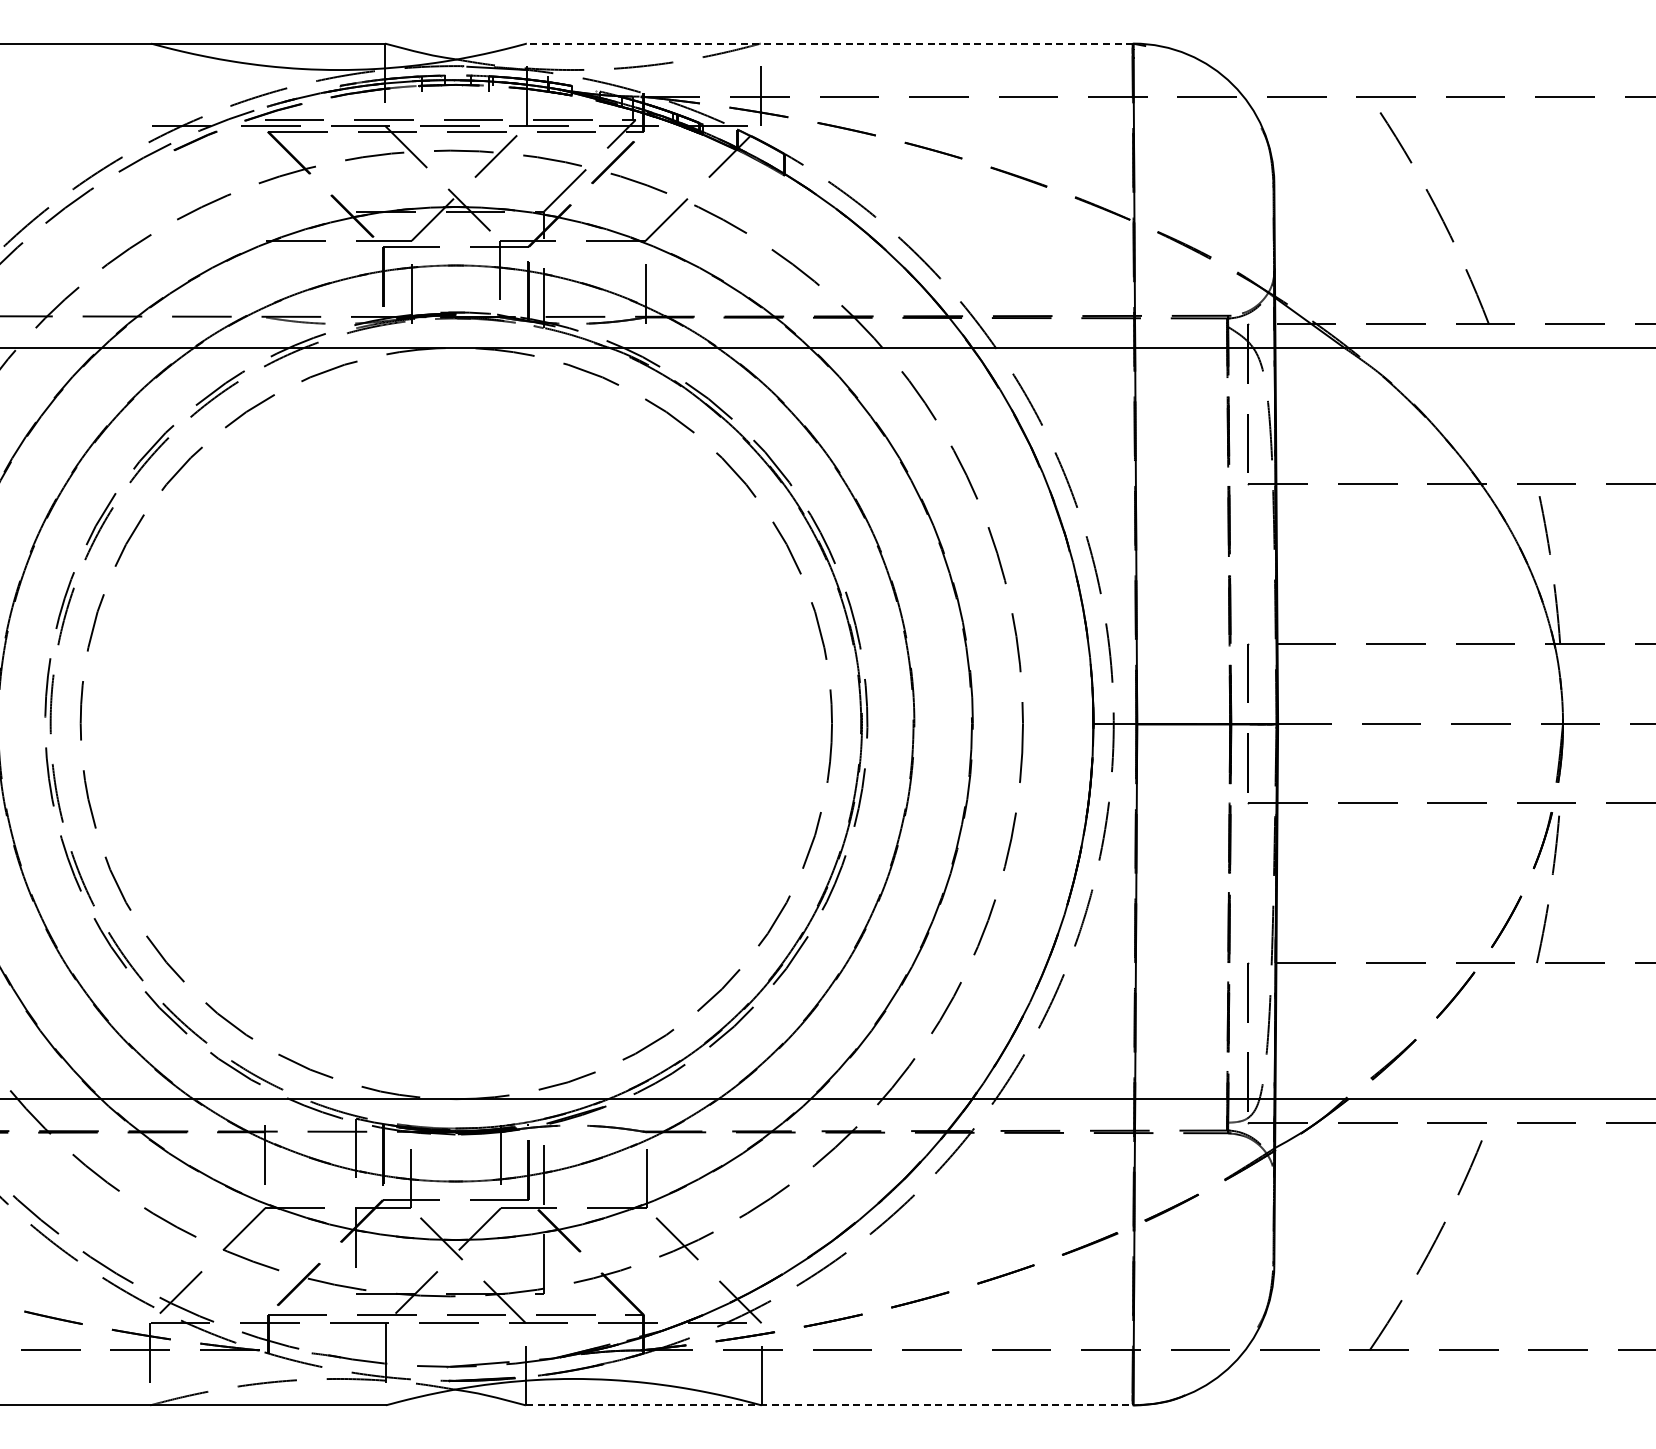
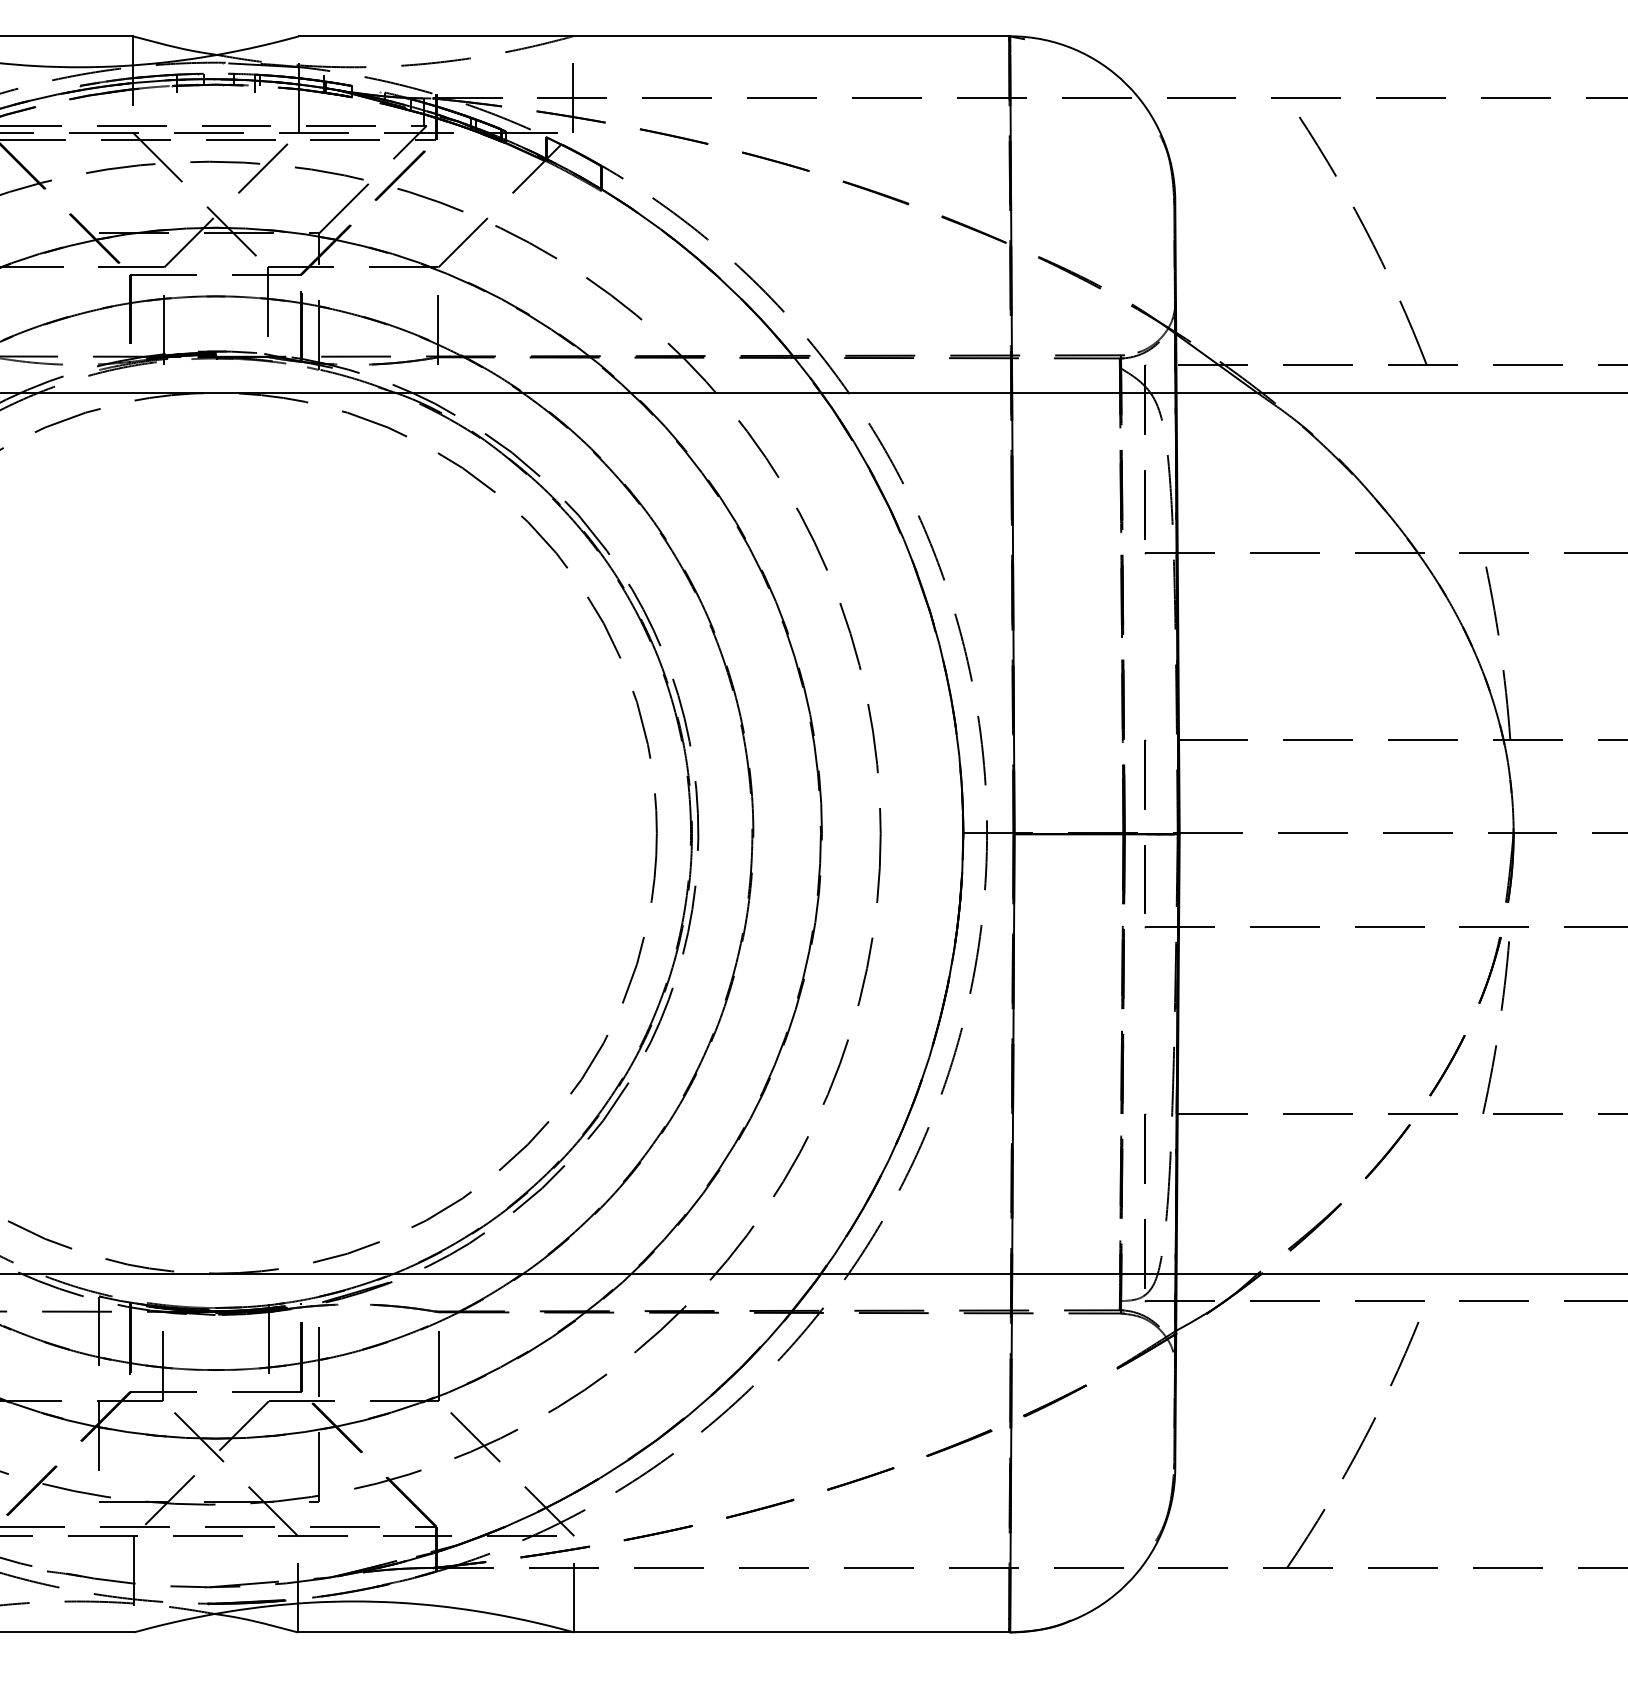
line: (829, 43) -> (653, 36), dashed -> solid
line: (829, 1405) -> (653, 1632), dashed -> solid

